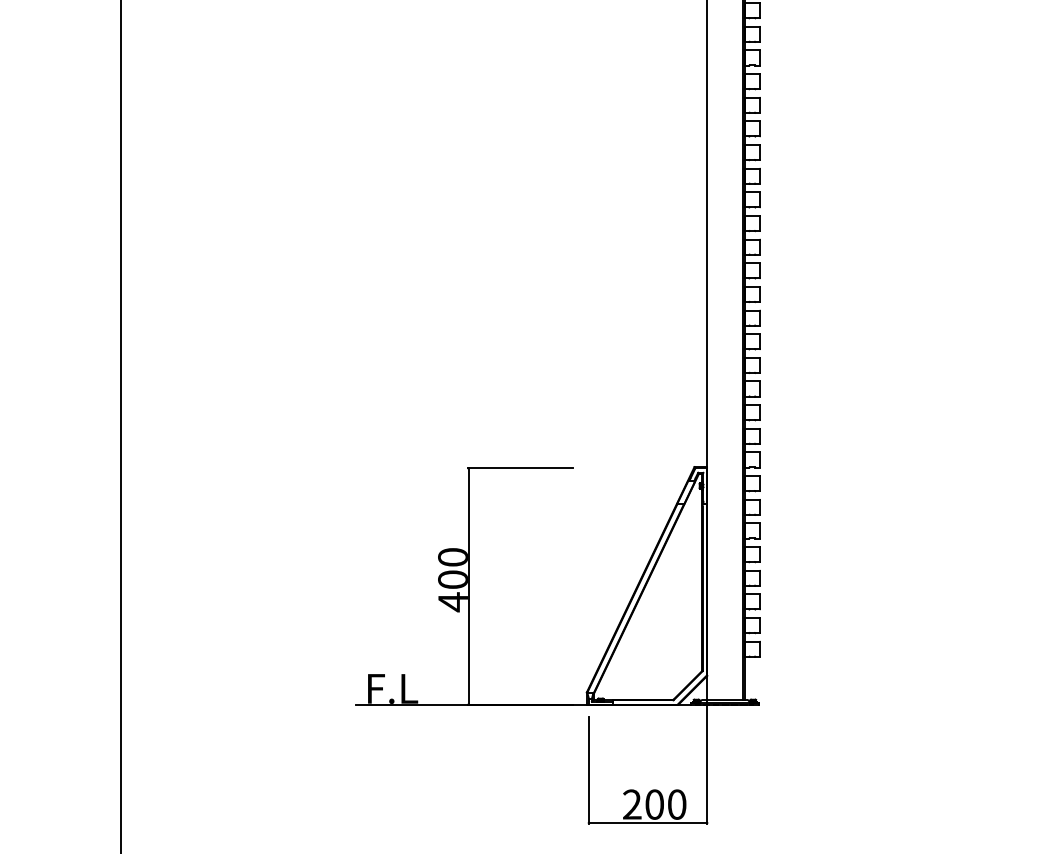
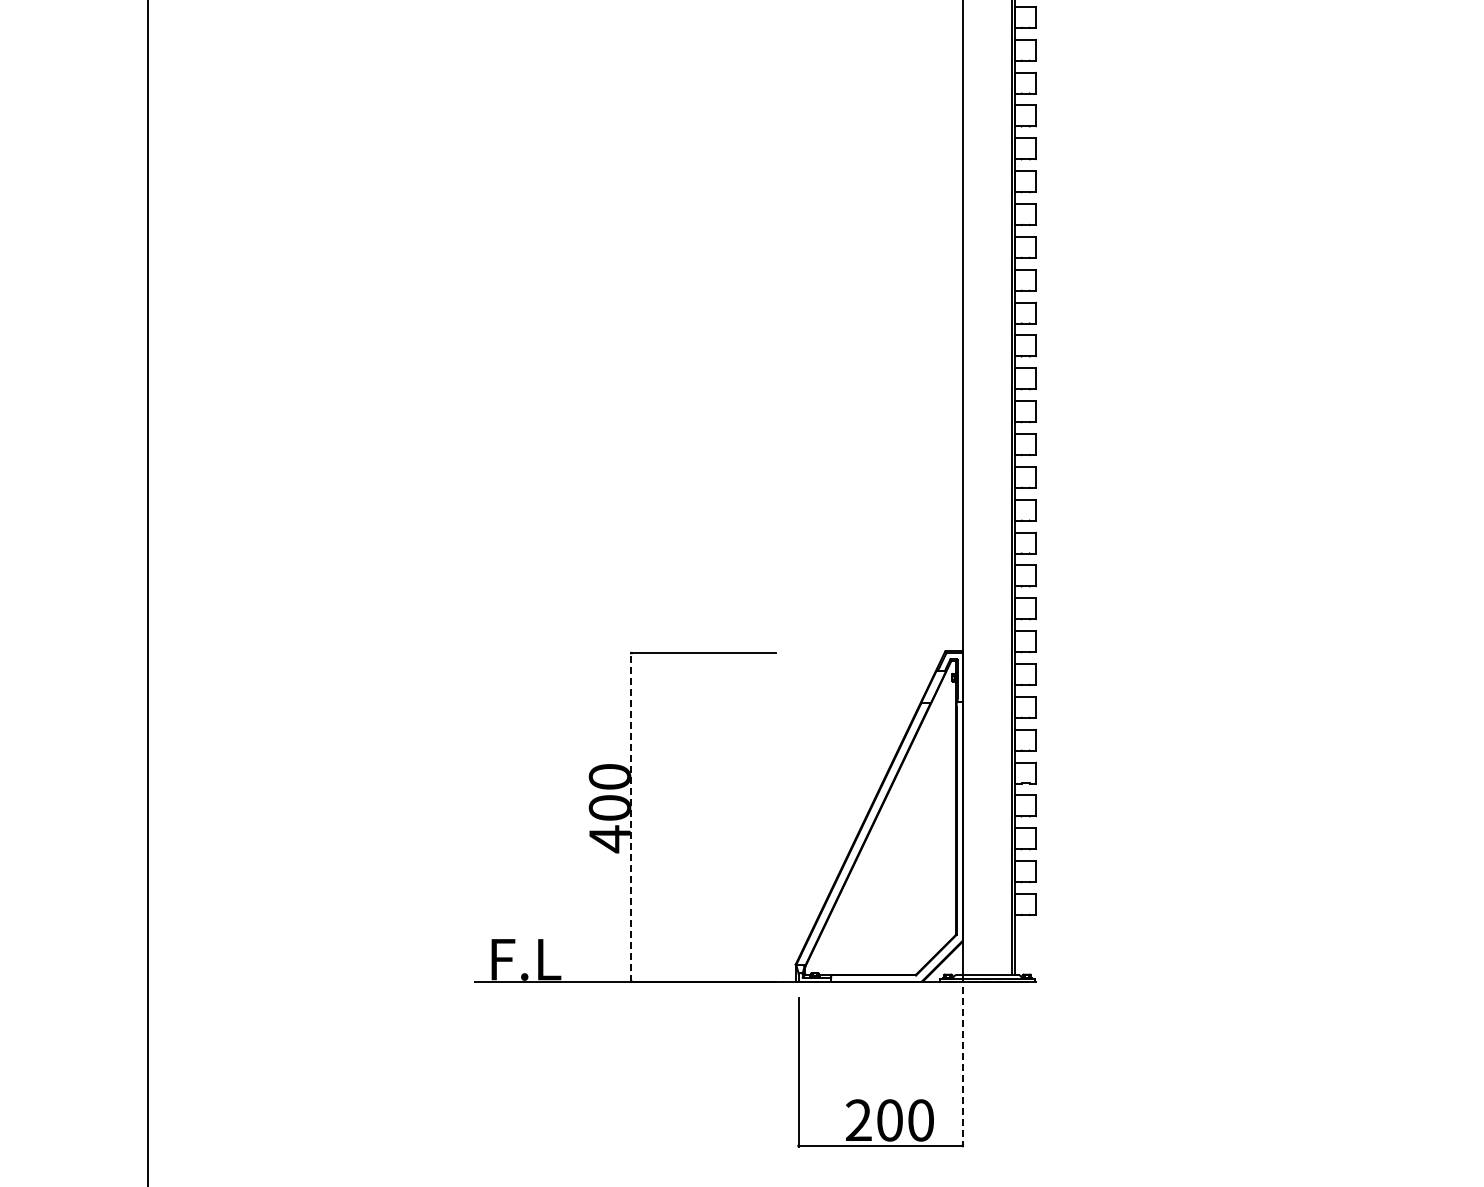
line: (468, 585) -> (631, 816), solid -> dashed
line: (706, 762) -> (962, 1061), solid -> dashed

